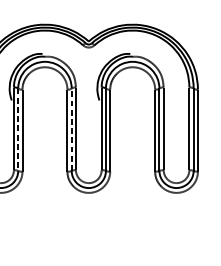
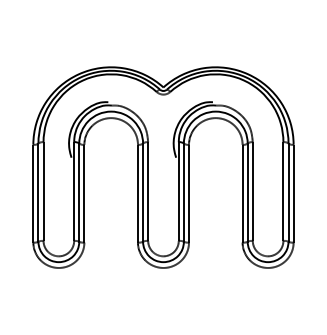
line: (72, 129) -> (143, 192), dashed -> solid
line: (18, 130) -> (79, 193), dashed -> solid

